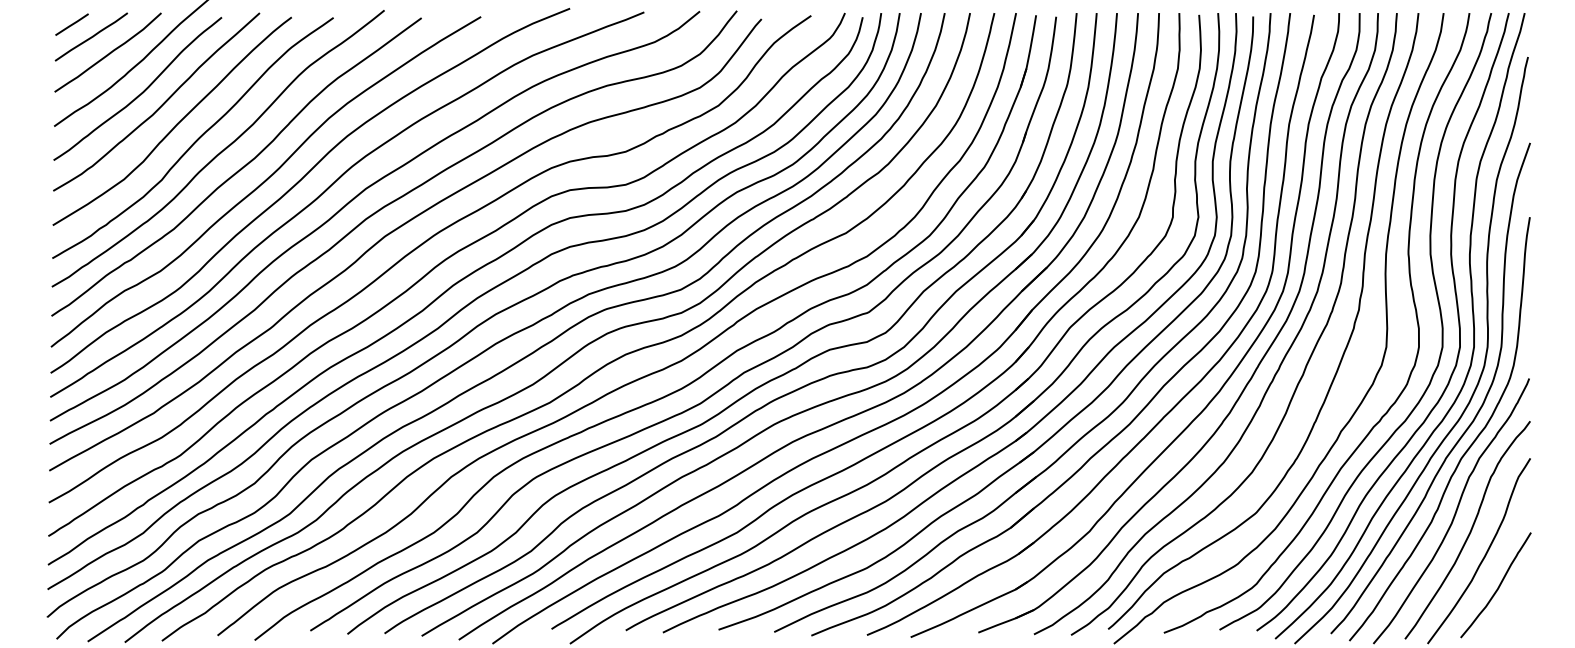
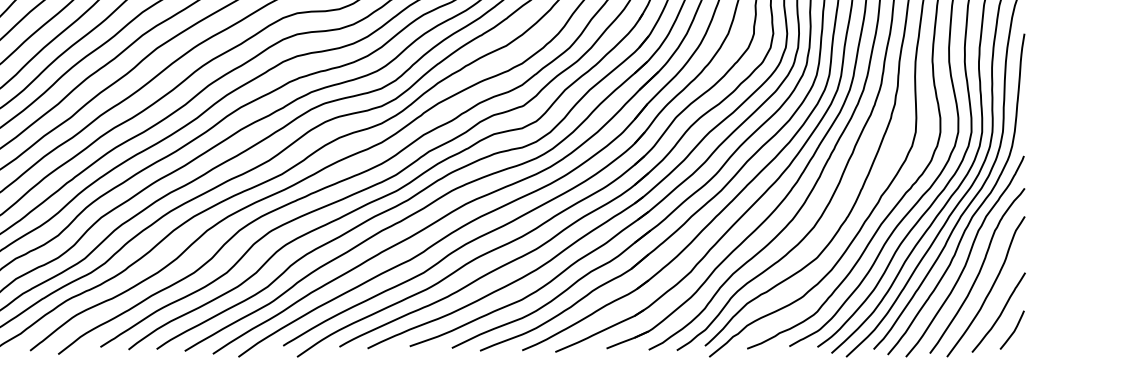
curve: (1515, 609) -> (1013, 331), added

